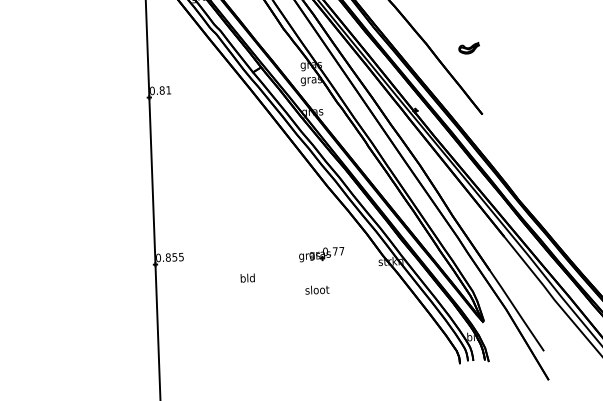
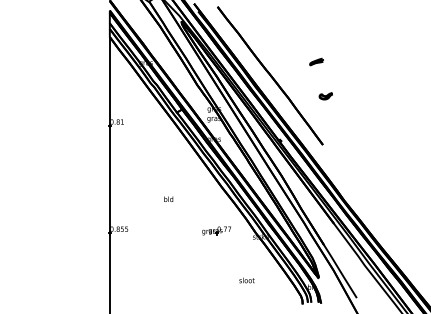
part: (468, 48) -> (325, 96), moved
text: (247, 276) -> (168, 198), moved
text: (316, 289) -> (246, 280), moved

